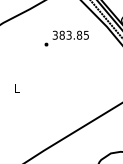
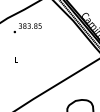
text: (66, 39) -> (27, 28), moved

